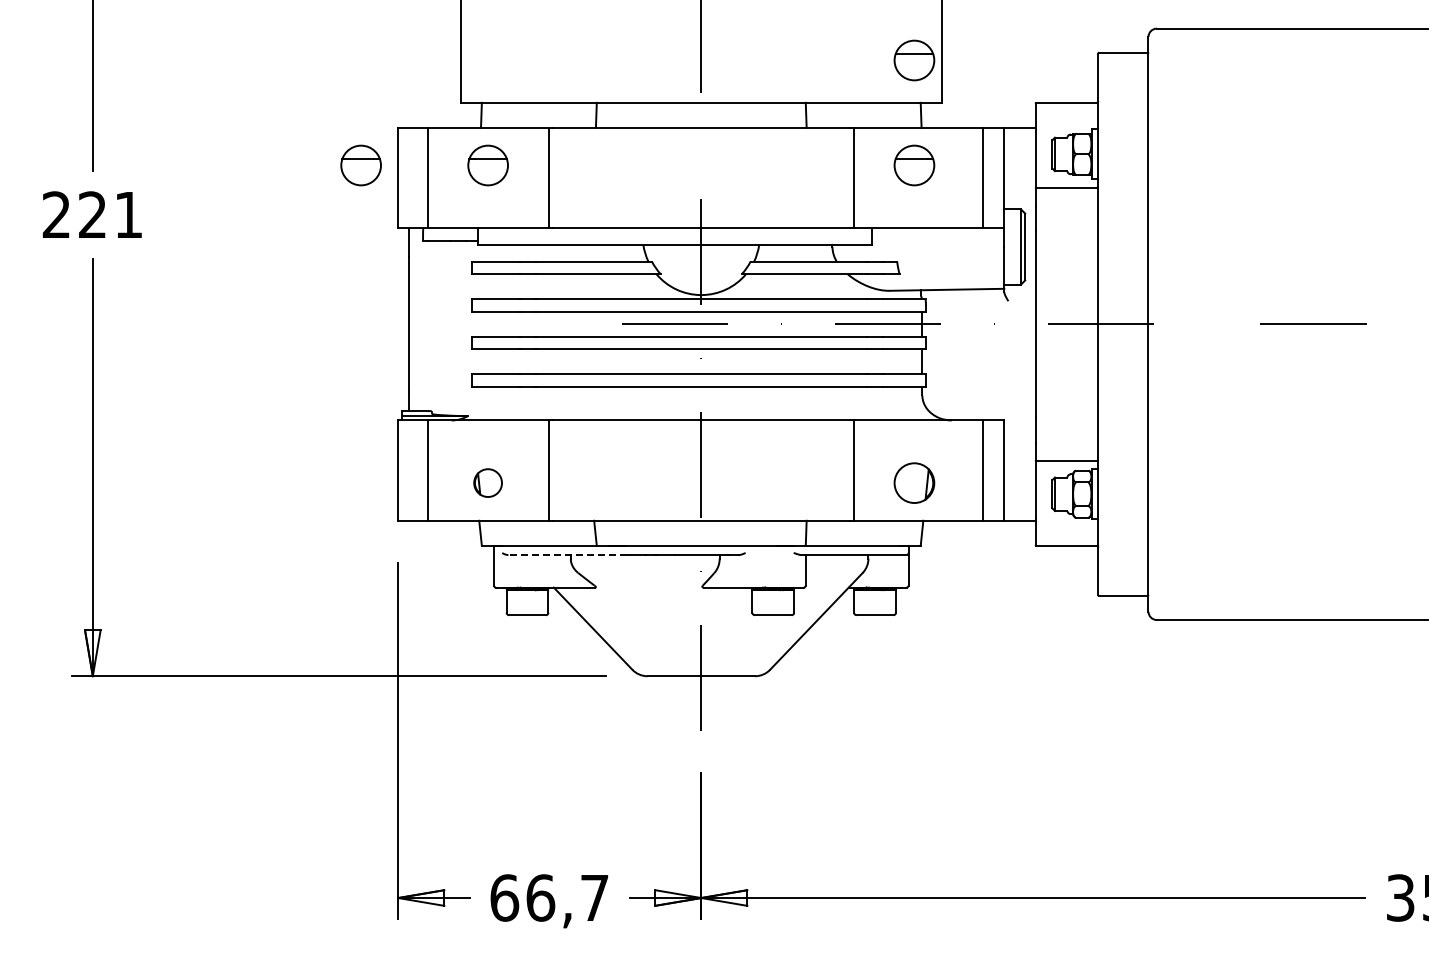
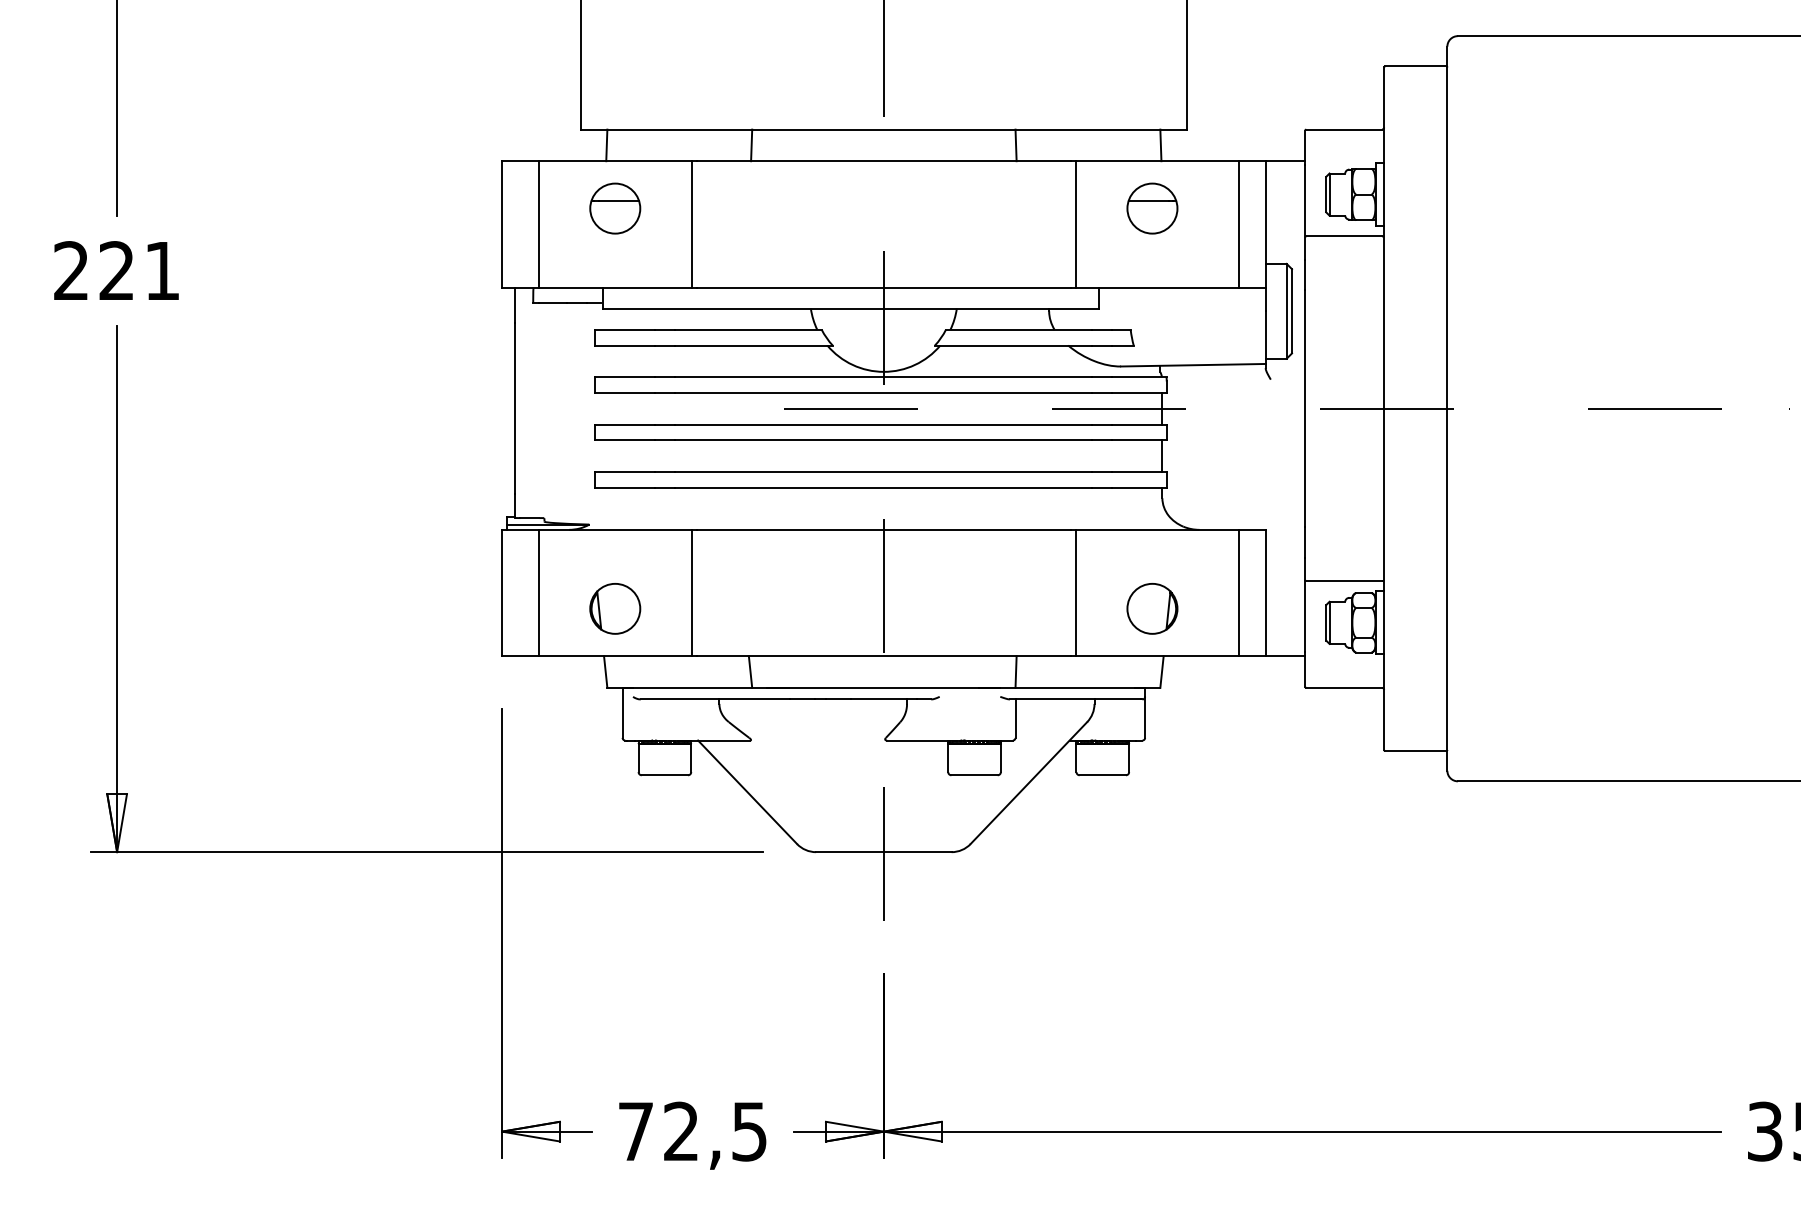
part: (914, 60) -> (1152, 76), removed
part: (360, 165) -> (454, 208), removed
part: (487, 482) -> (614, 608), size x1.43
line: (567, 555) -> (715, 700), dashed -> solid
text: (549, 897) -> (692, 1130), 66,7 -> 72,5

